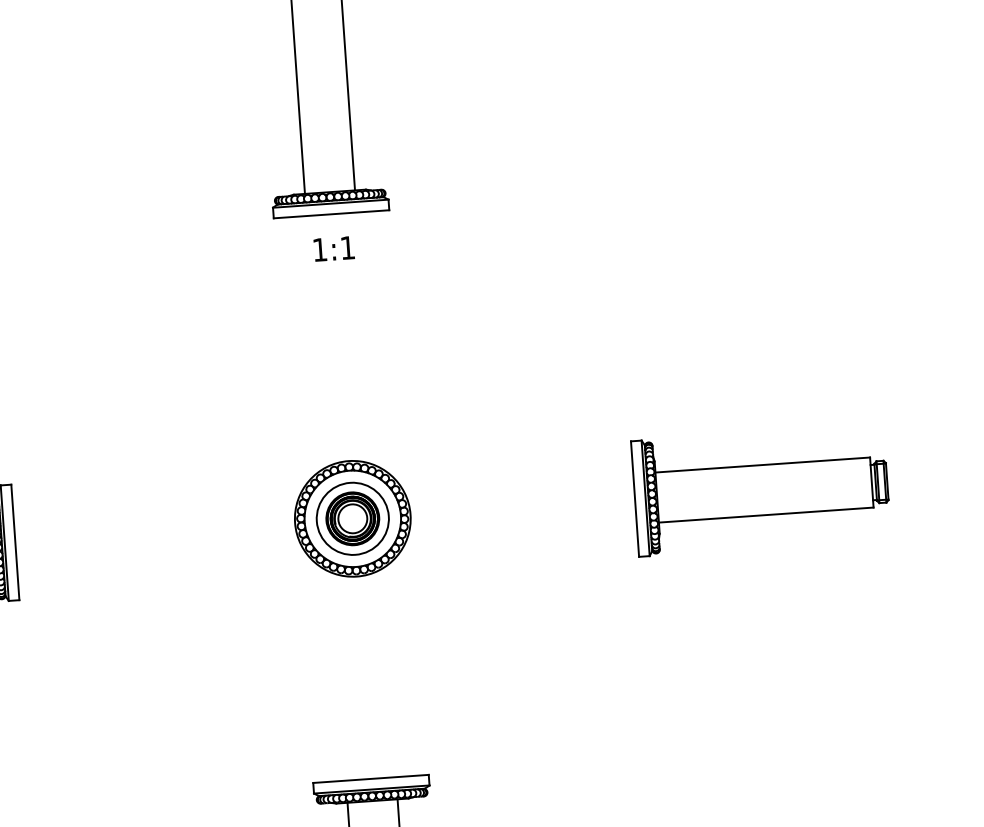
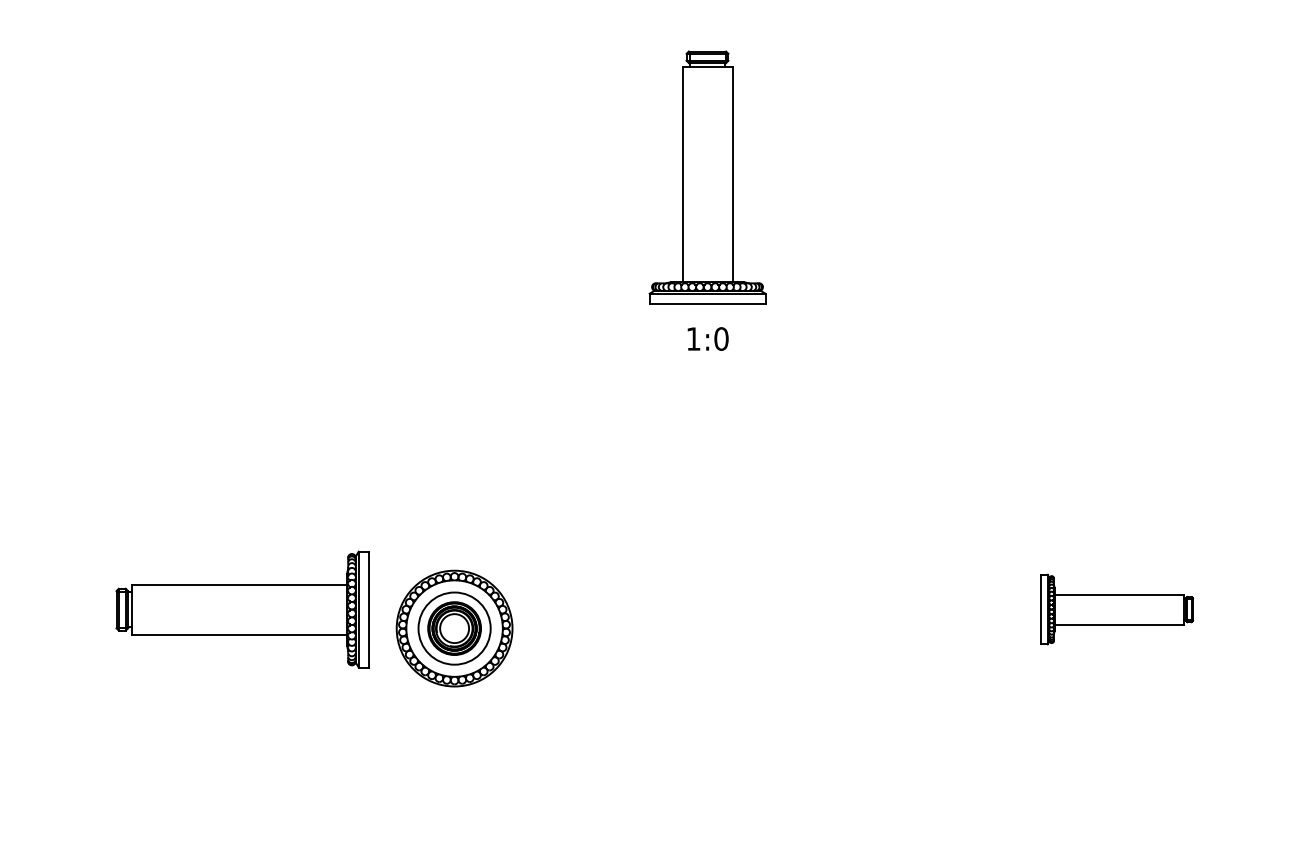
text: (347, 247) -> (721, 338), 1:1 -> 1:0
part: (761, 490) -> (1117, 609), size x0.6
part: (352, 518) -> (454, 628), moved

